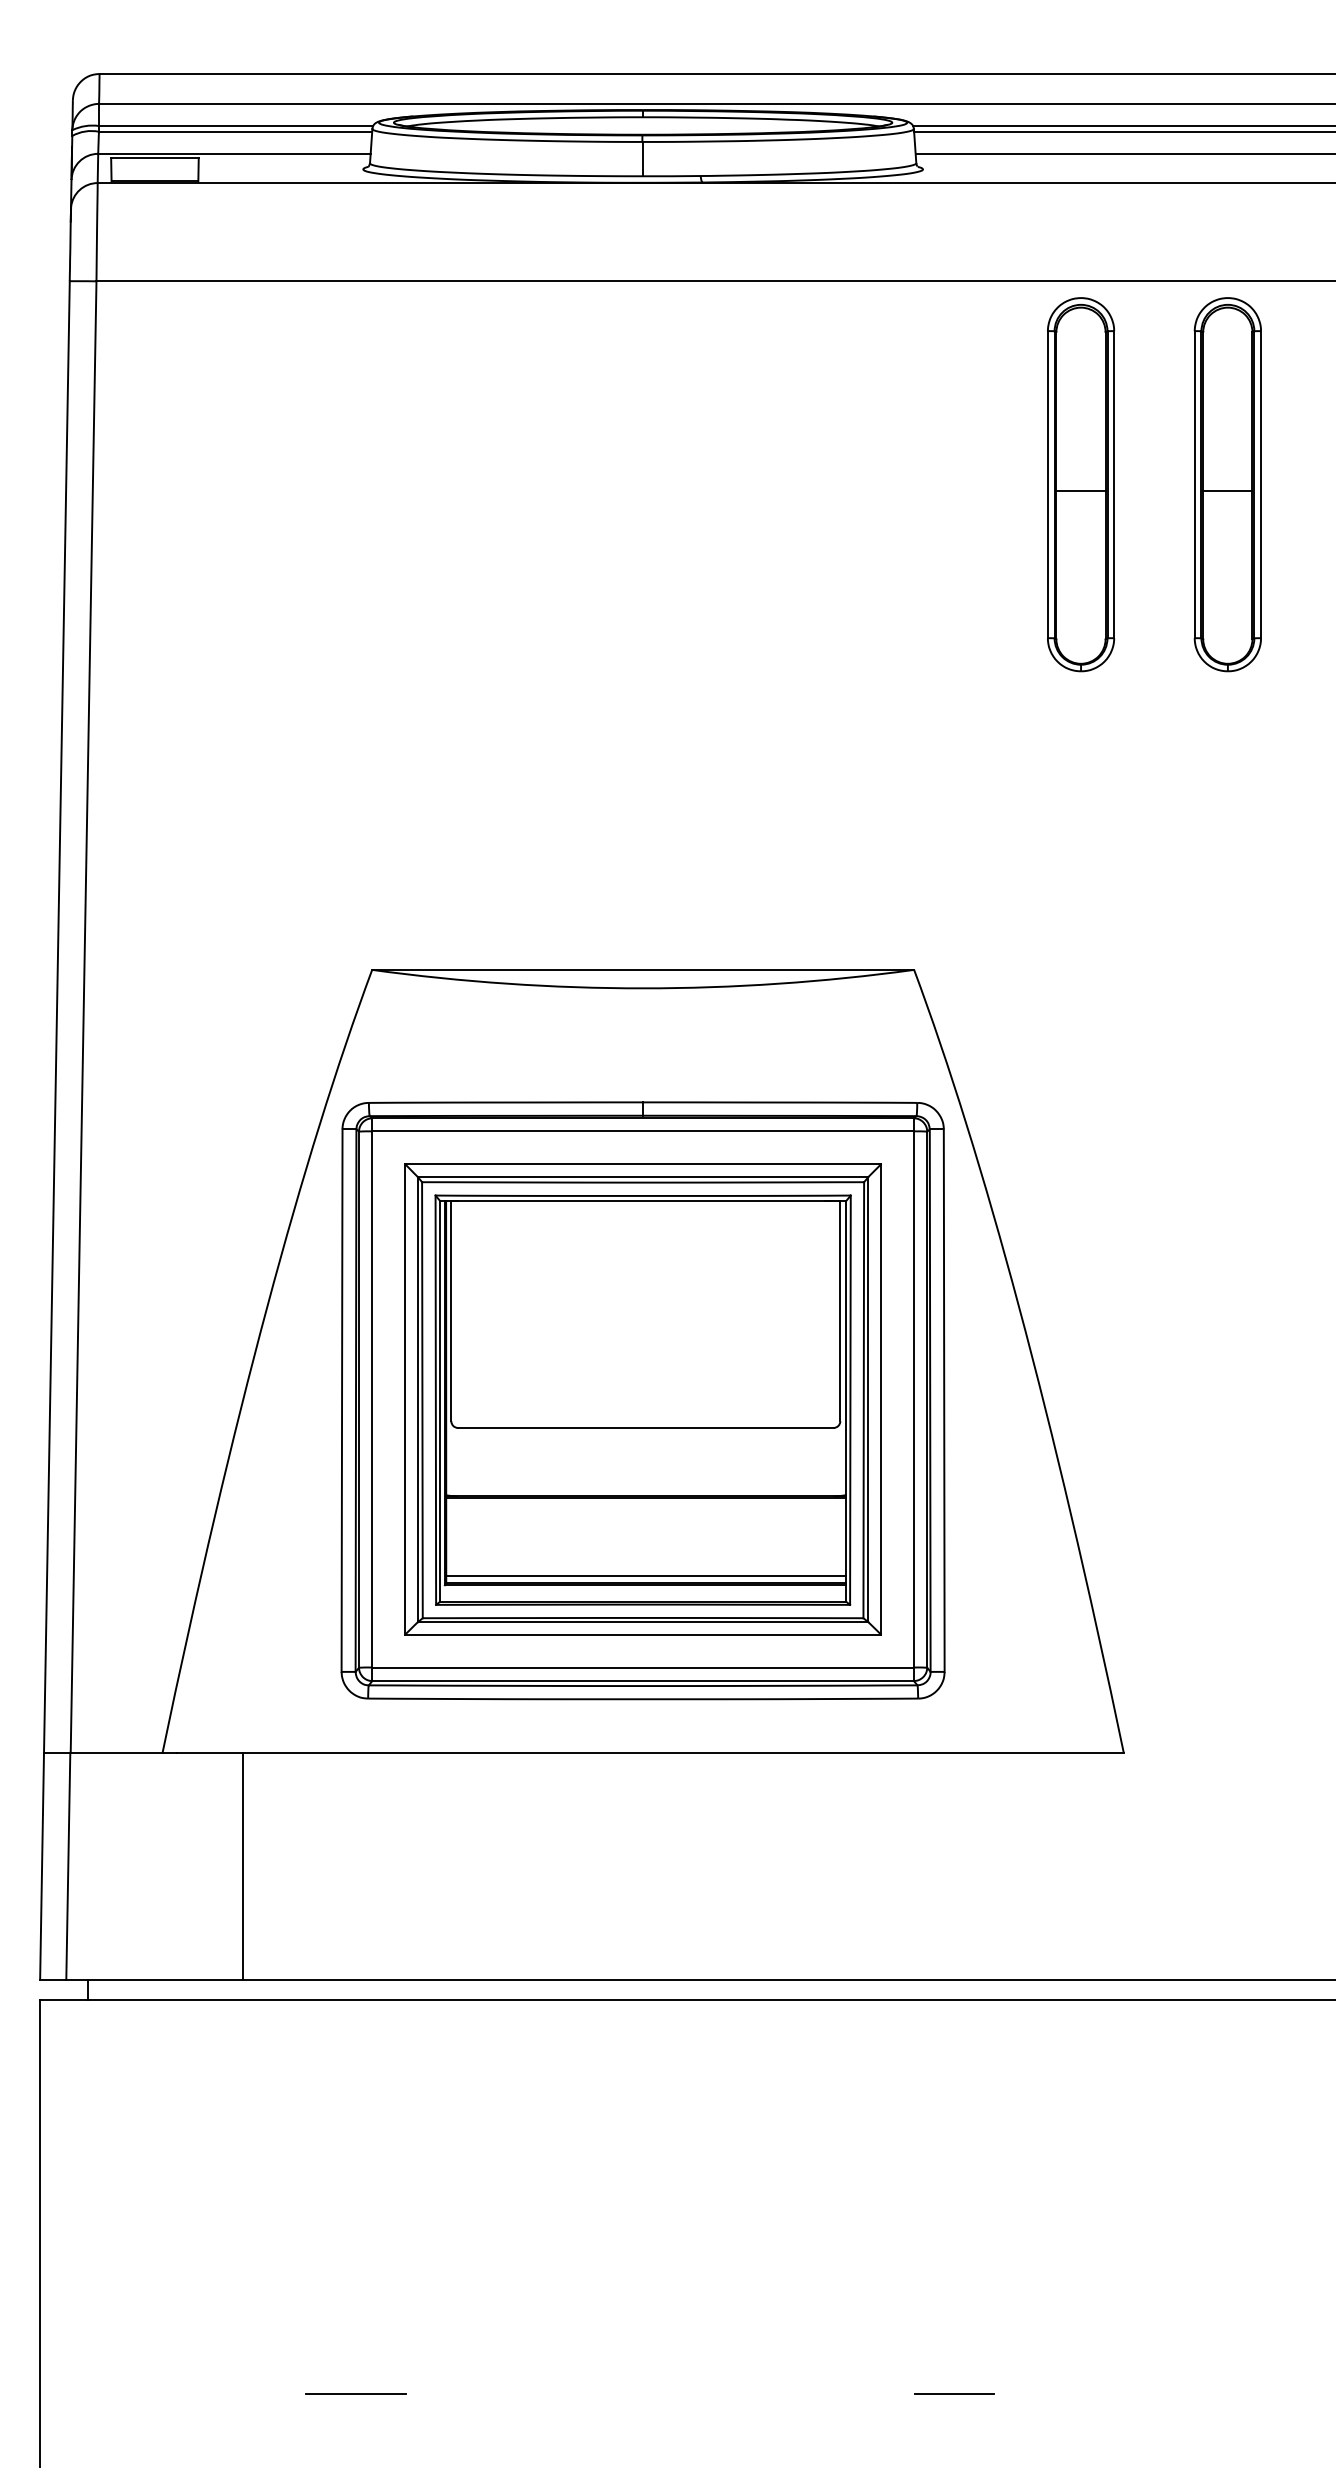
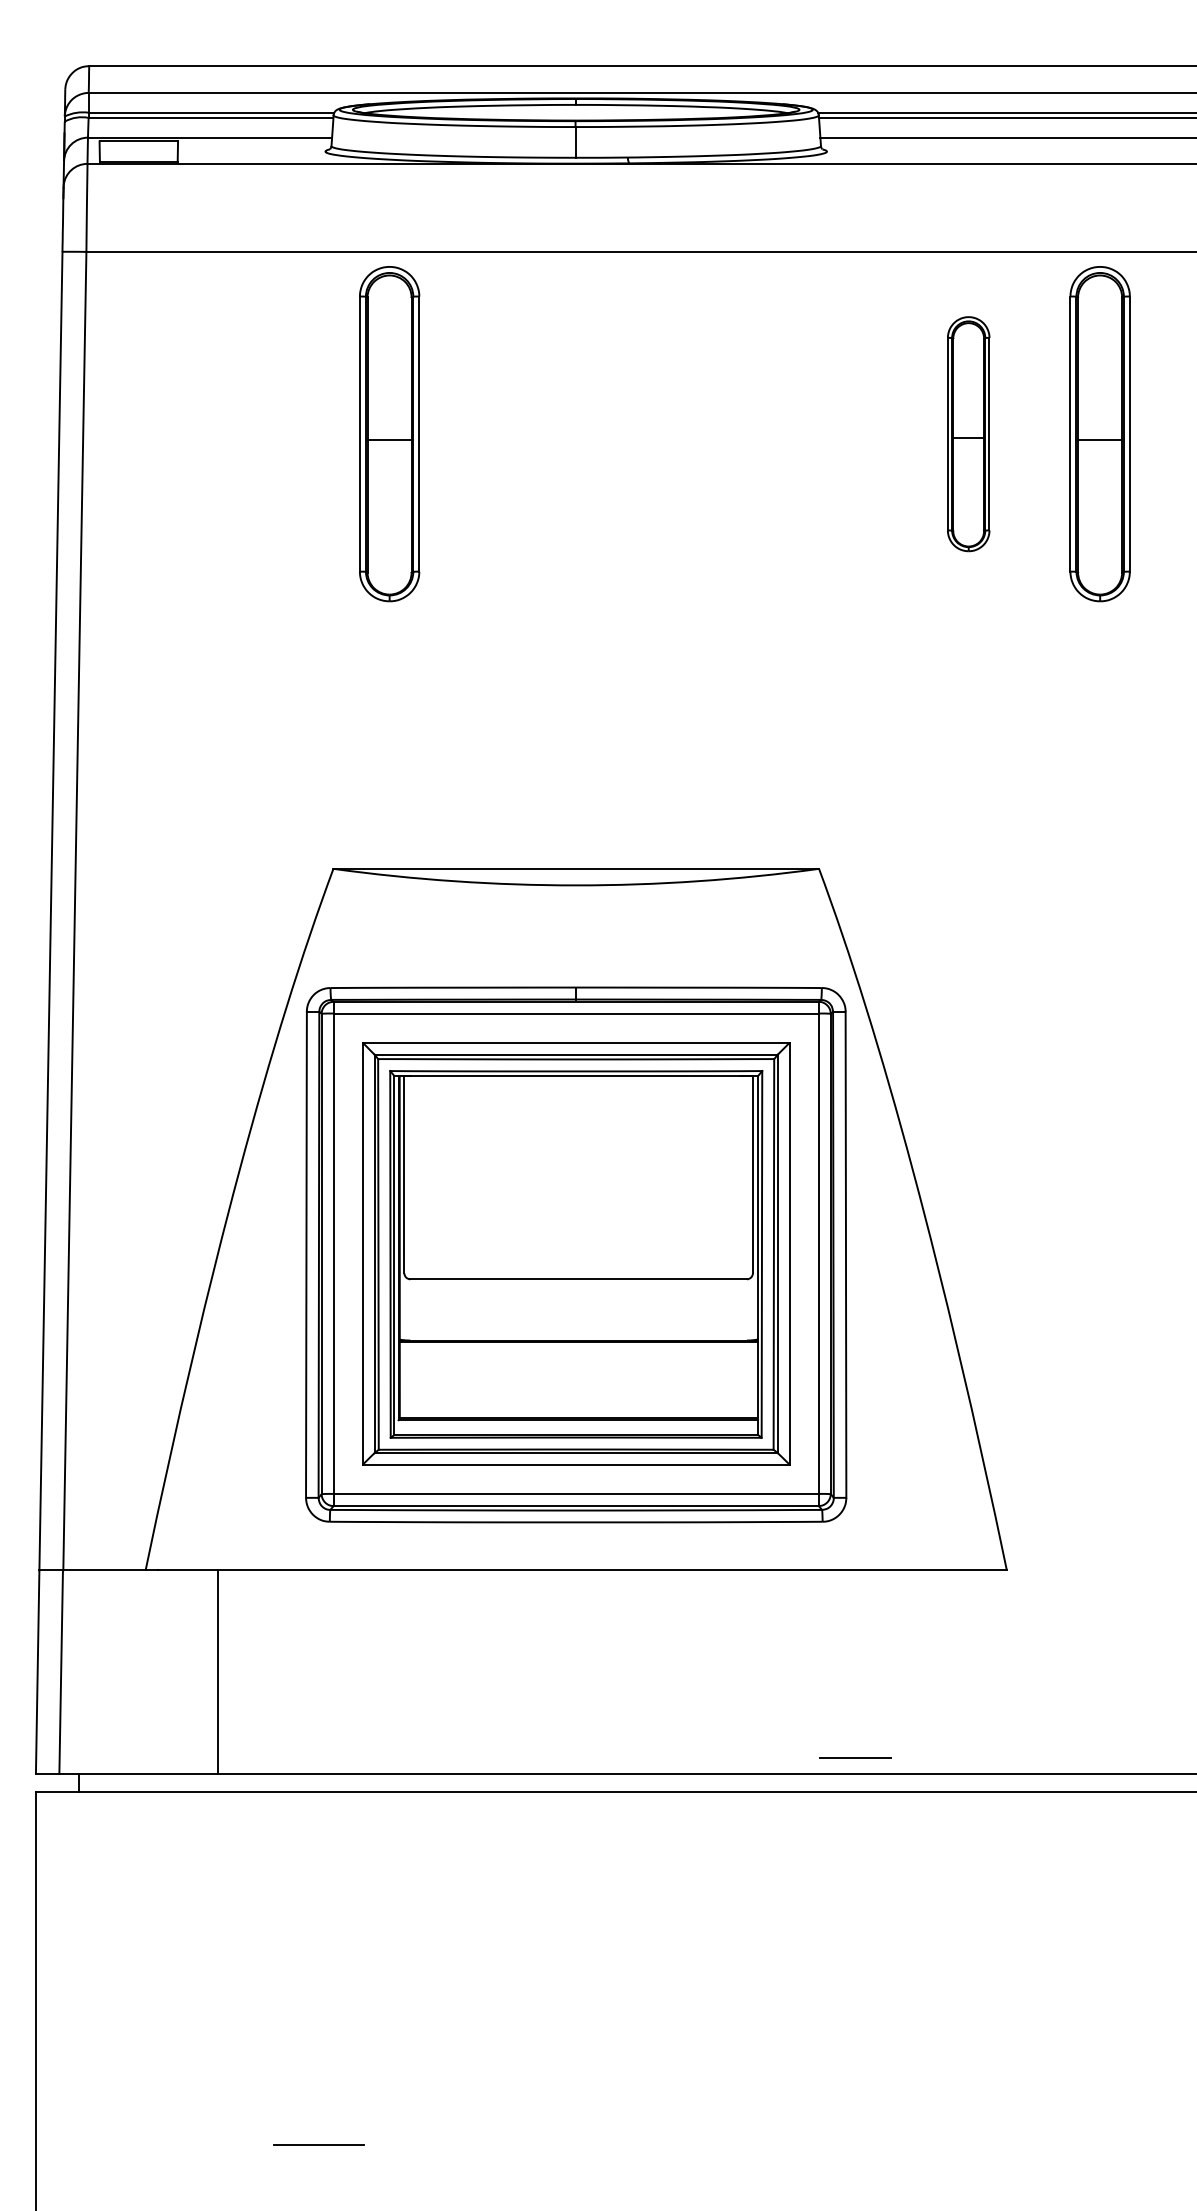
part: (434, 484) -> (389, 433), added
part: (1081, 484) -> (968, 433), size x0.7
line: (646, 1576) -> (579, 1412), removed
line: (954, 2393) -> (855, 1757), moved

